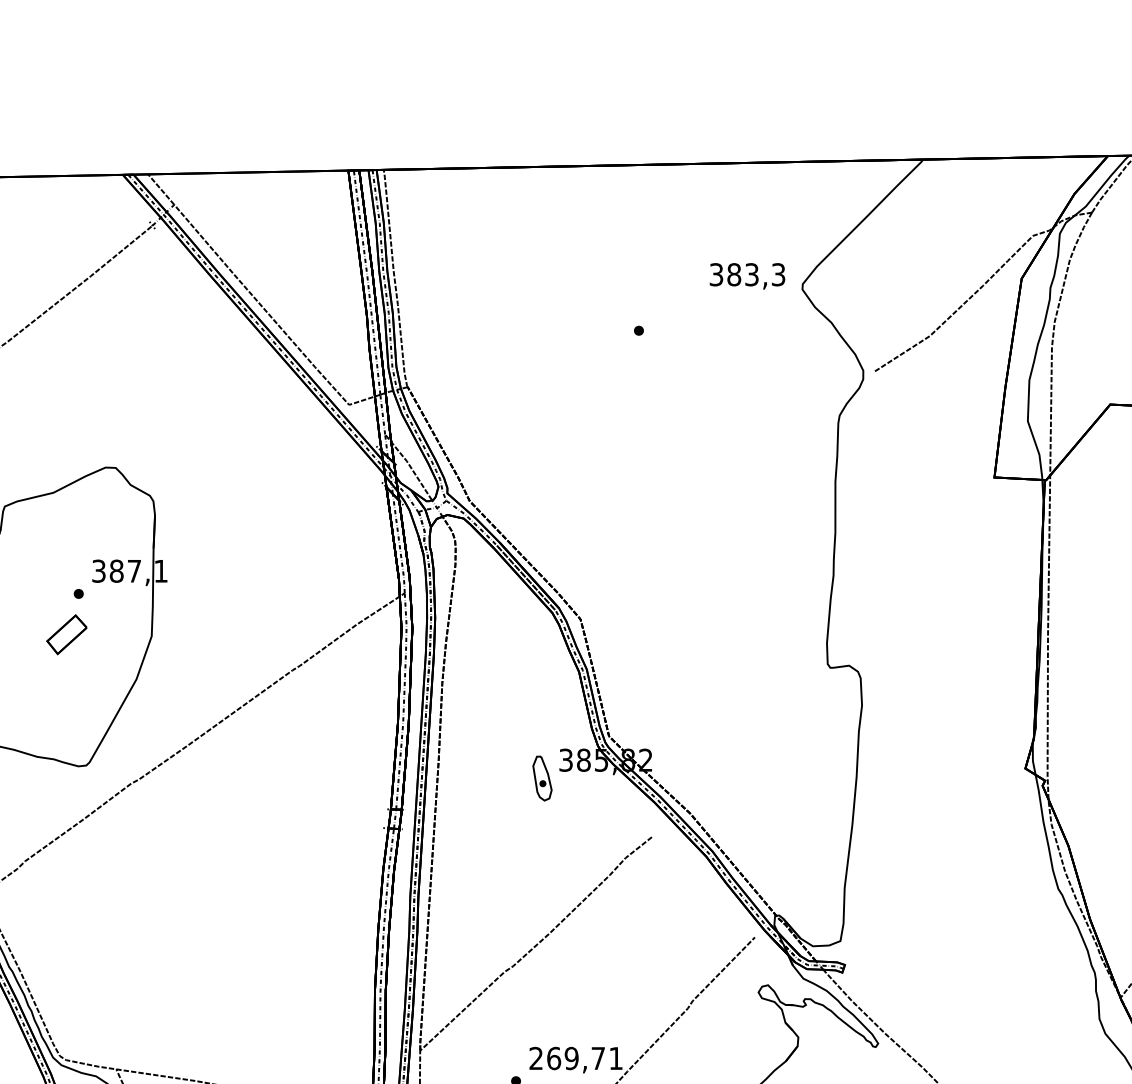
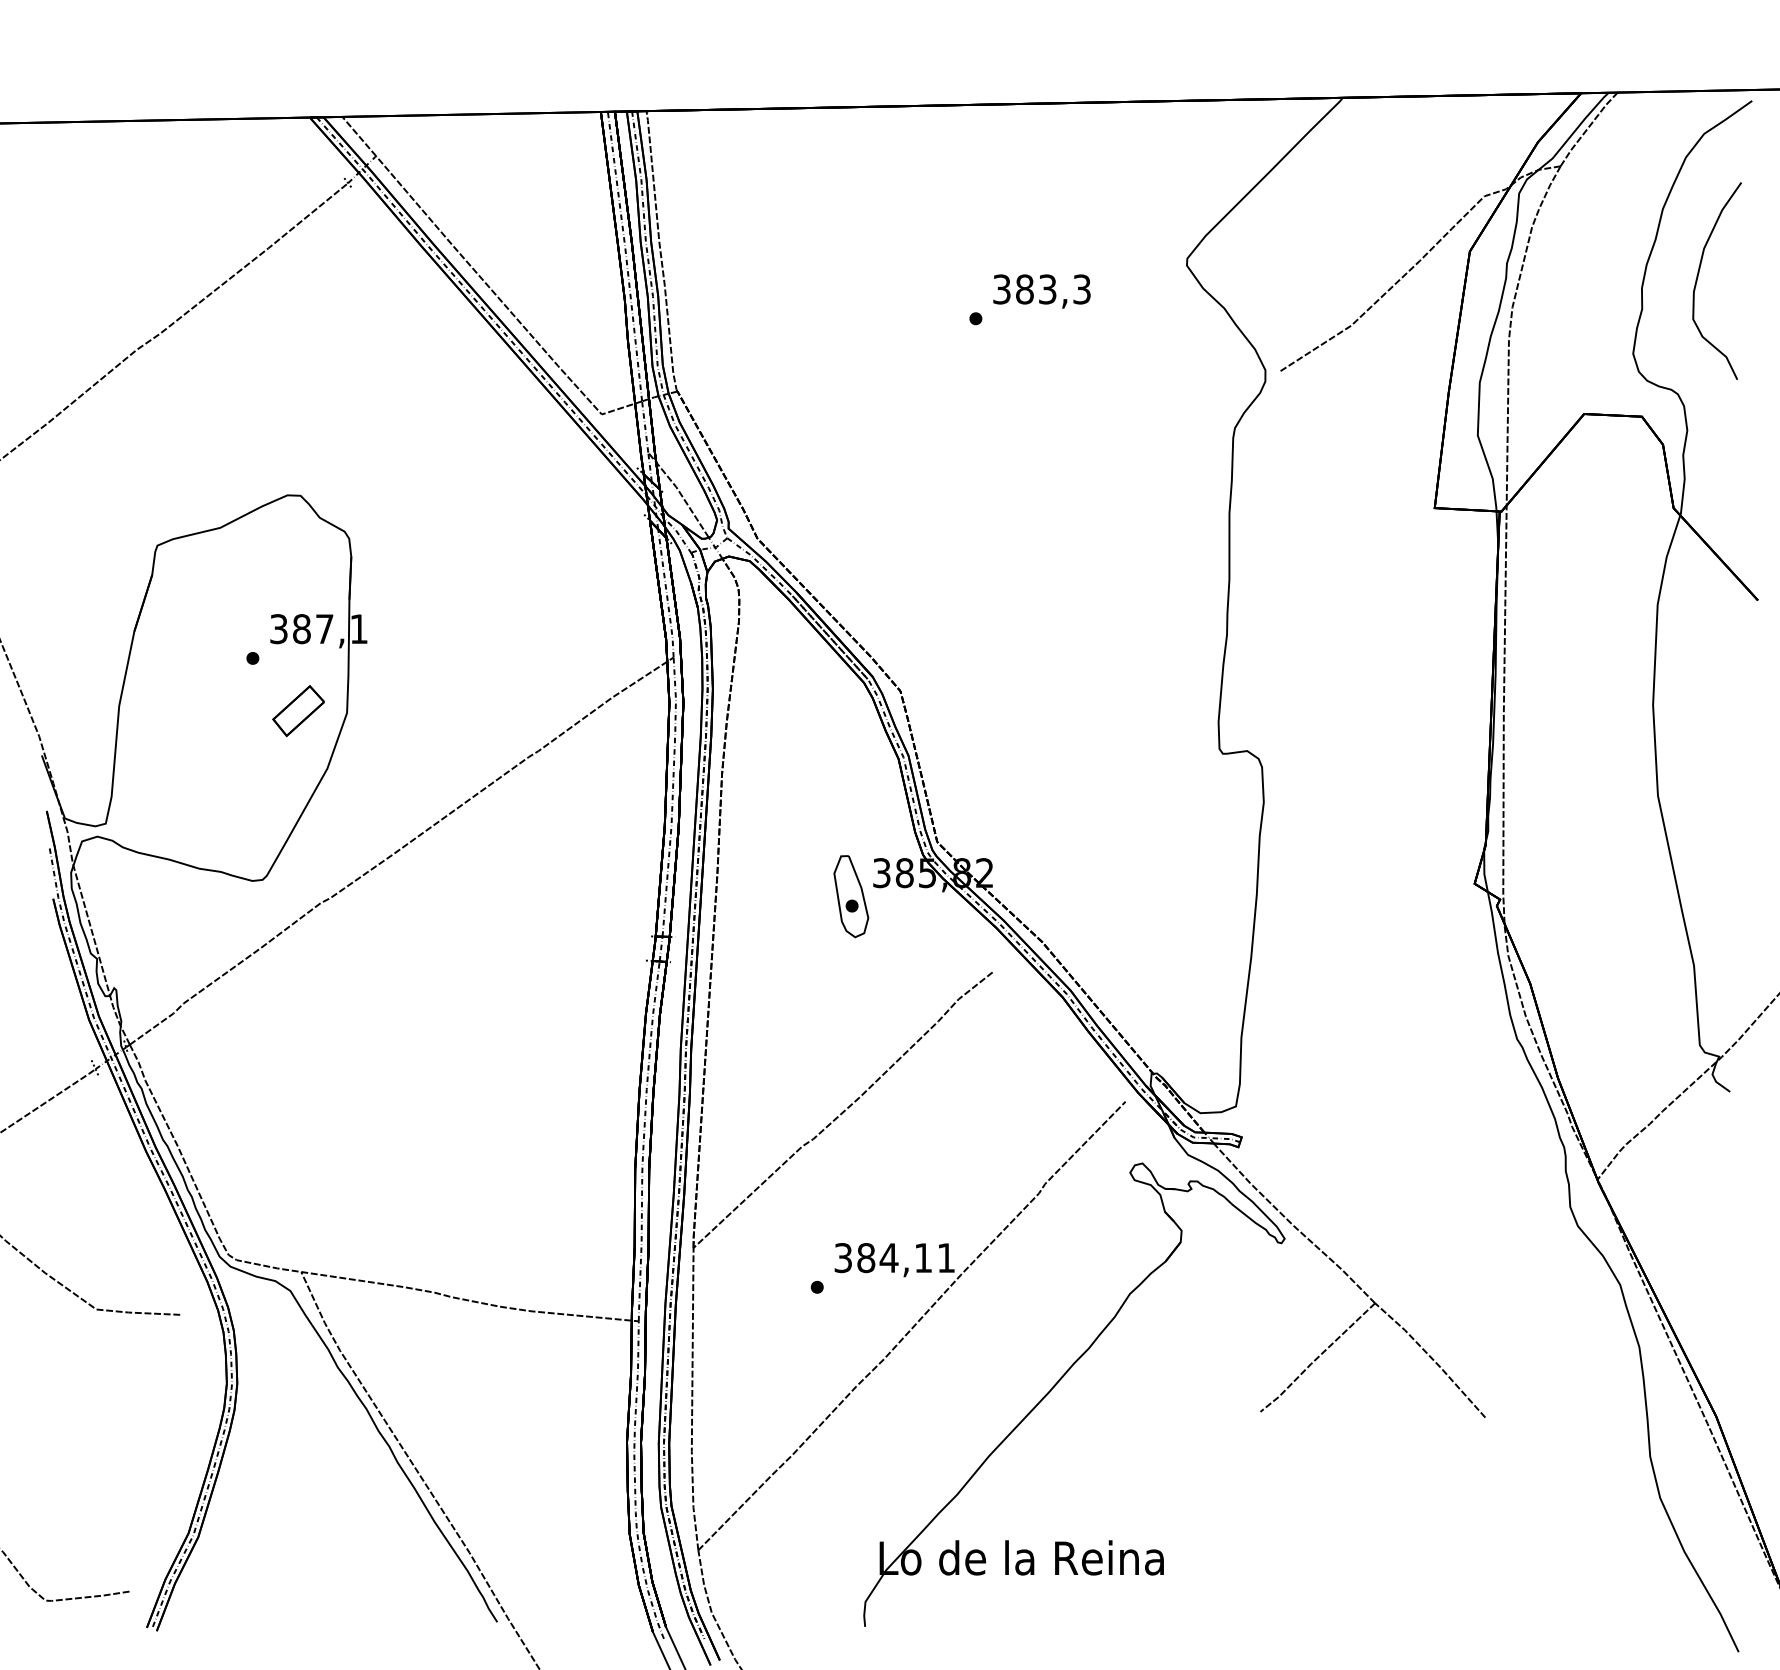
text: (747, 276) -> (1041, 291), moved
part: (66, 635) -> (298, 711), moved
part: (542, 778) -> (851, 896), size x1.43
text: (566, 1058) -> (882, 1258), 269,71 -> 384,11

